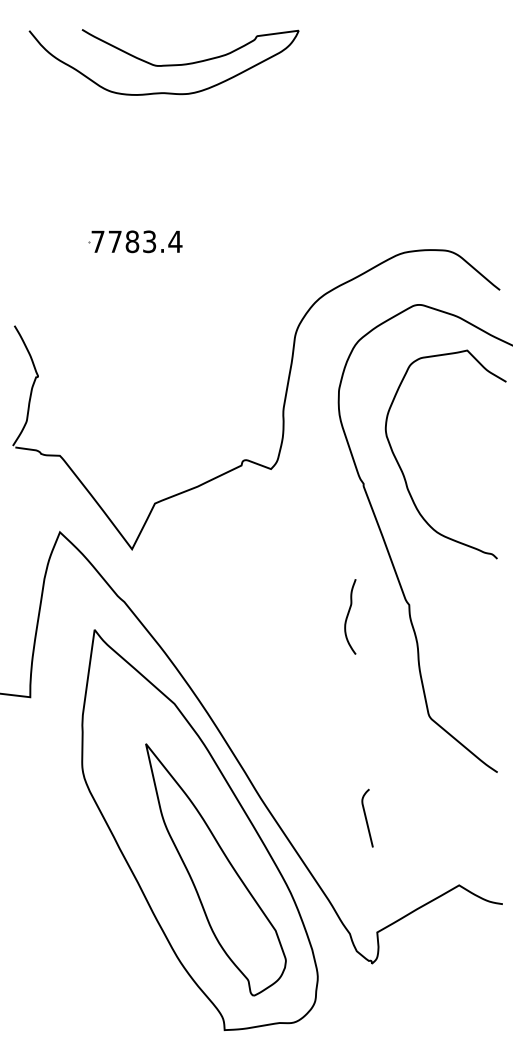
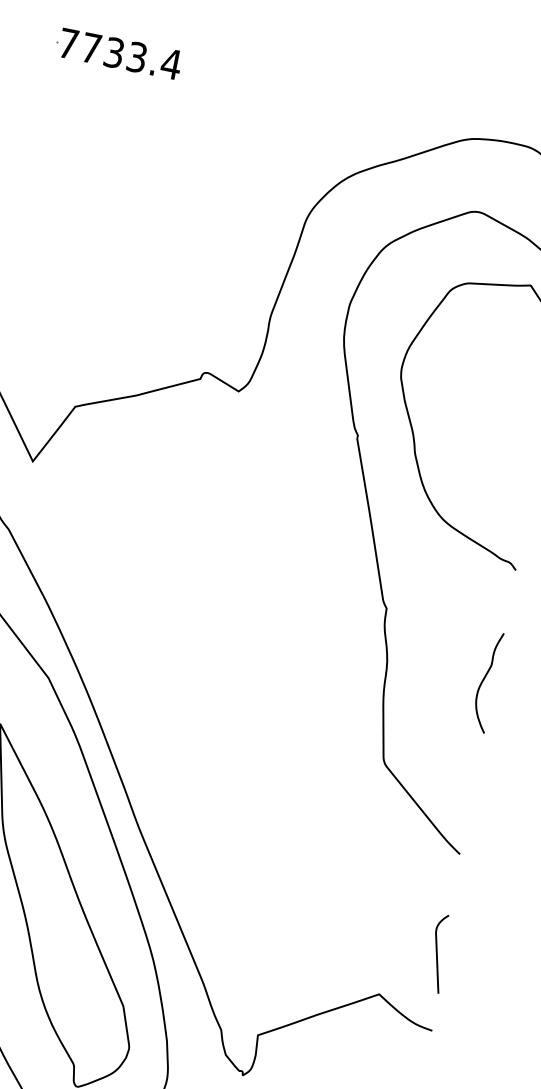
text: (132, 241) -> (114, 52), 7783.4 -> 7733.4
curve: (348, 616) -> (484, 681), moved
curve: (366, 817) -> (437, 952), moved

